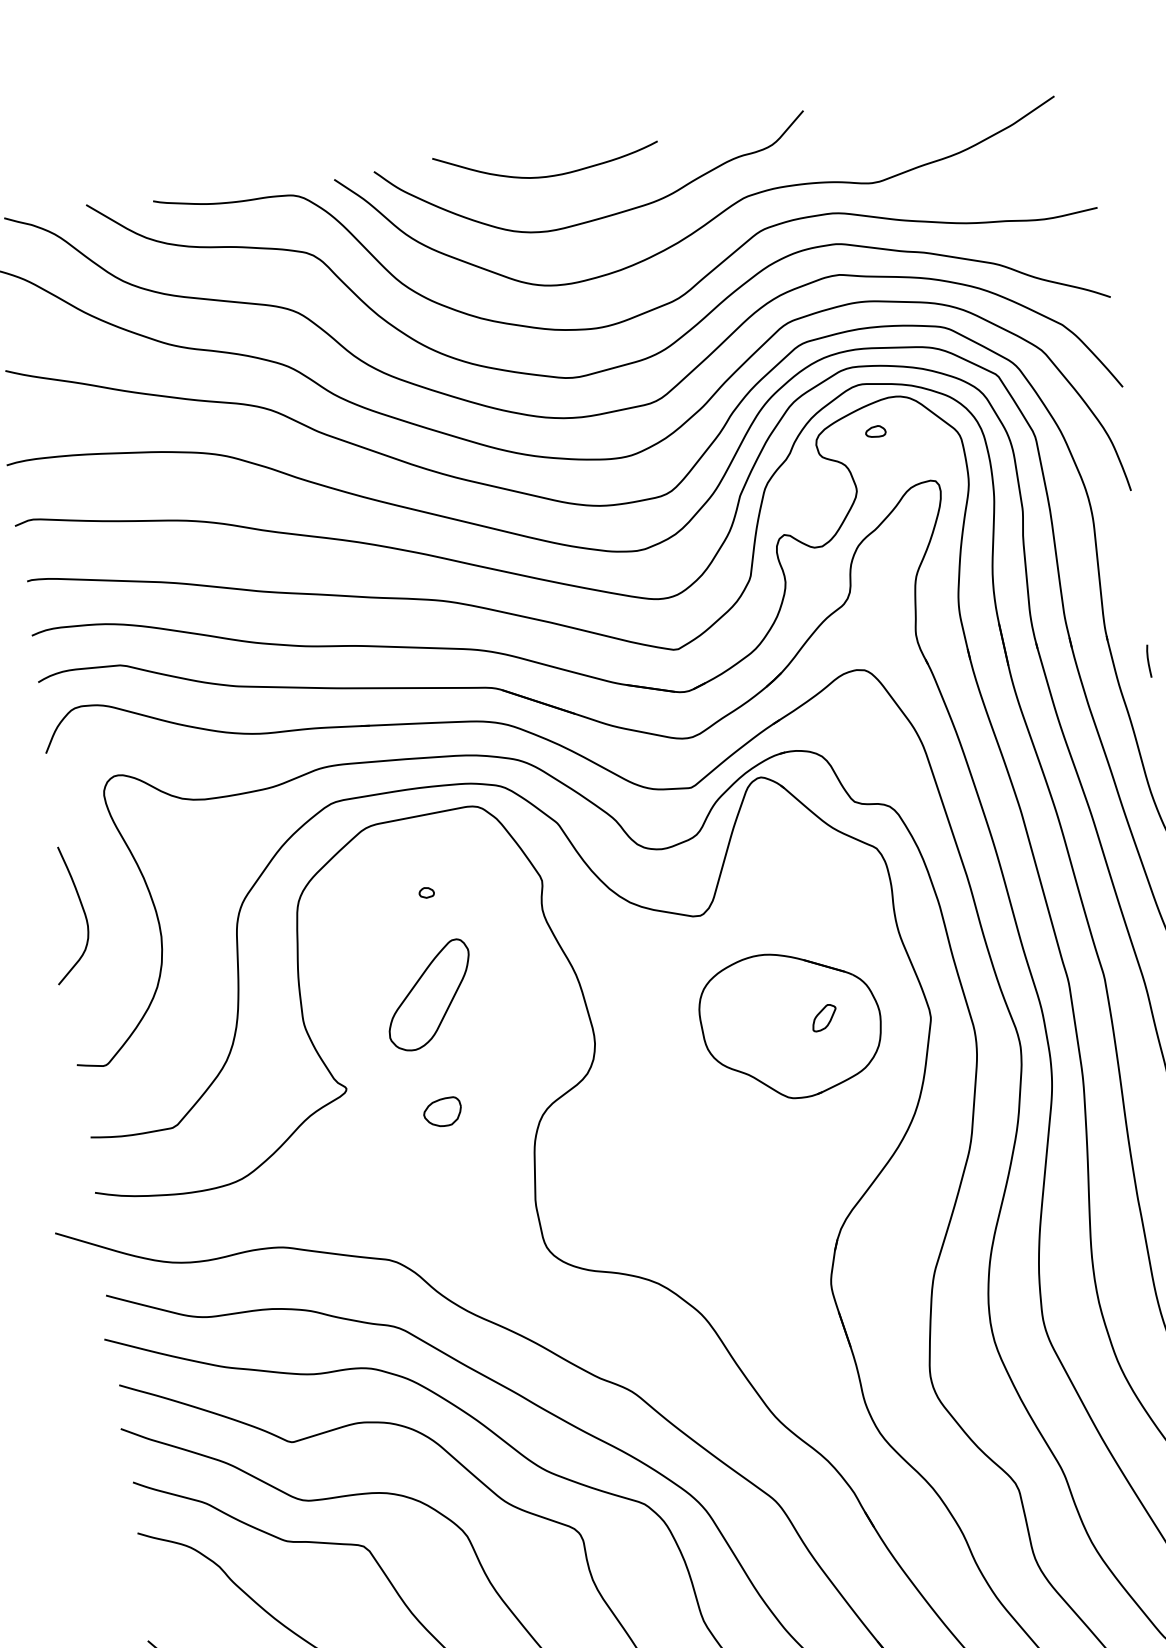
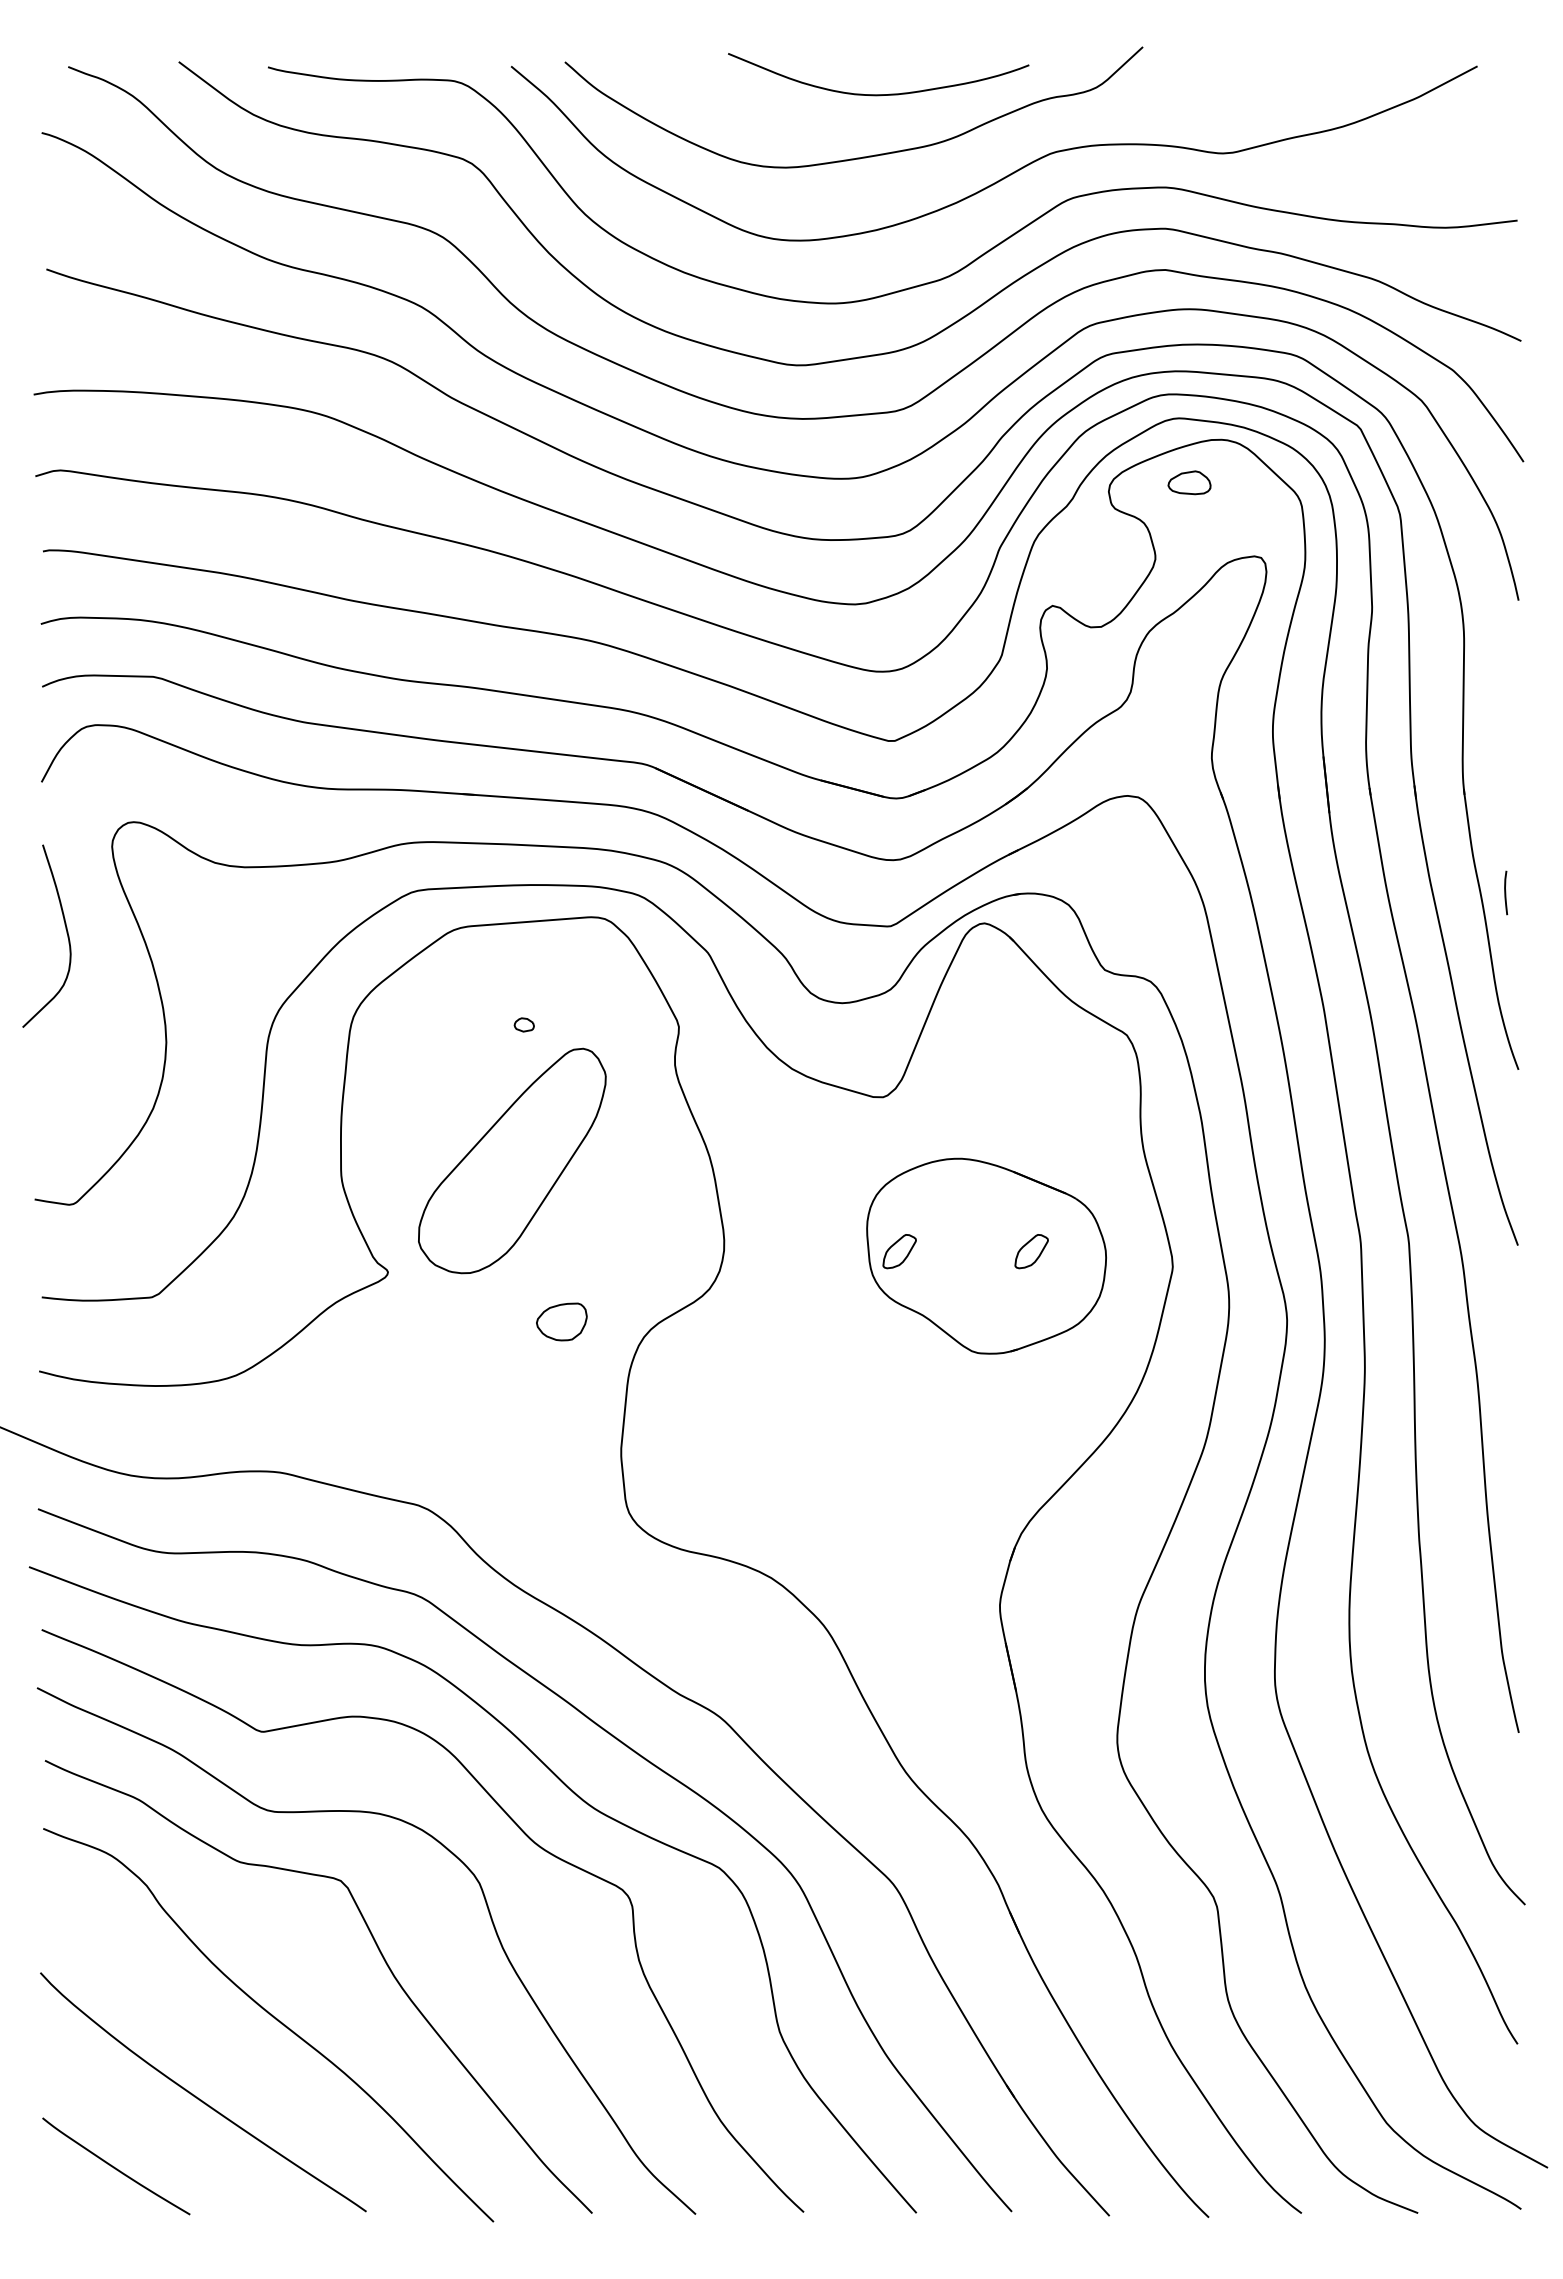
curve: (547, 176) -> (878, 94), moved
part: (875, 431) -> (1189, 483), size x1.6
curve: (1149, 660) -> (1506, 892), moved
curve: (81, 908) -> (65, 929), moved
part: (428, 995) -> (511, 1161), size x1.6
part: (725, 1029) -> (899, 1251), added
part: (442, 1111) -> (561, 1321), moved

